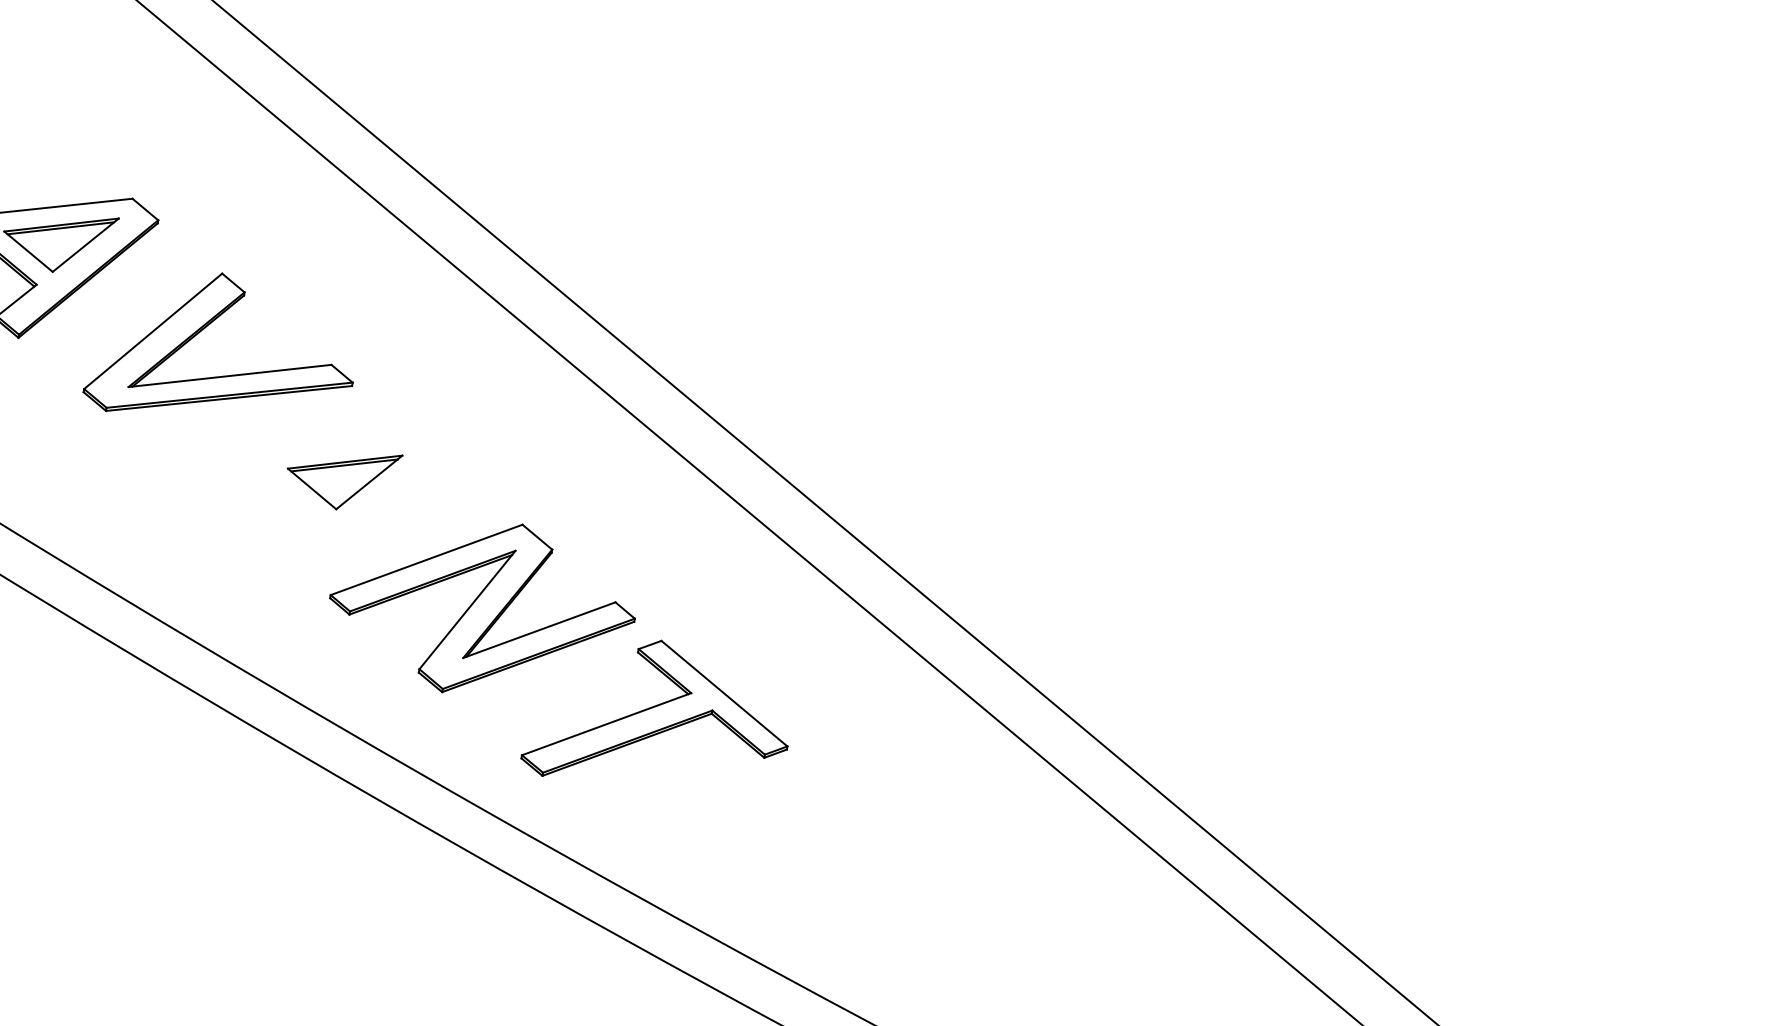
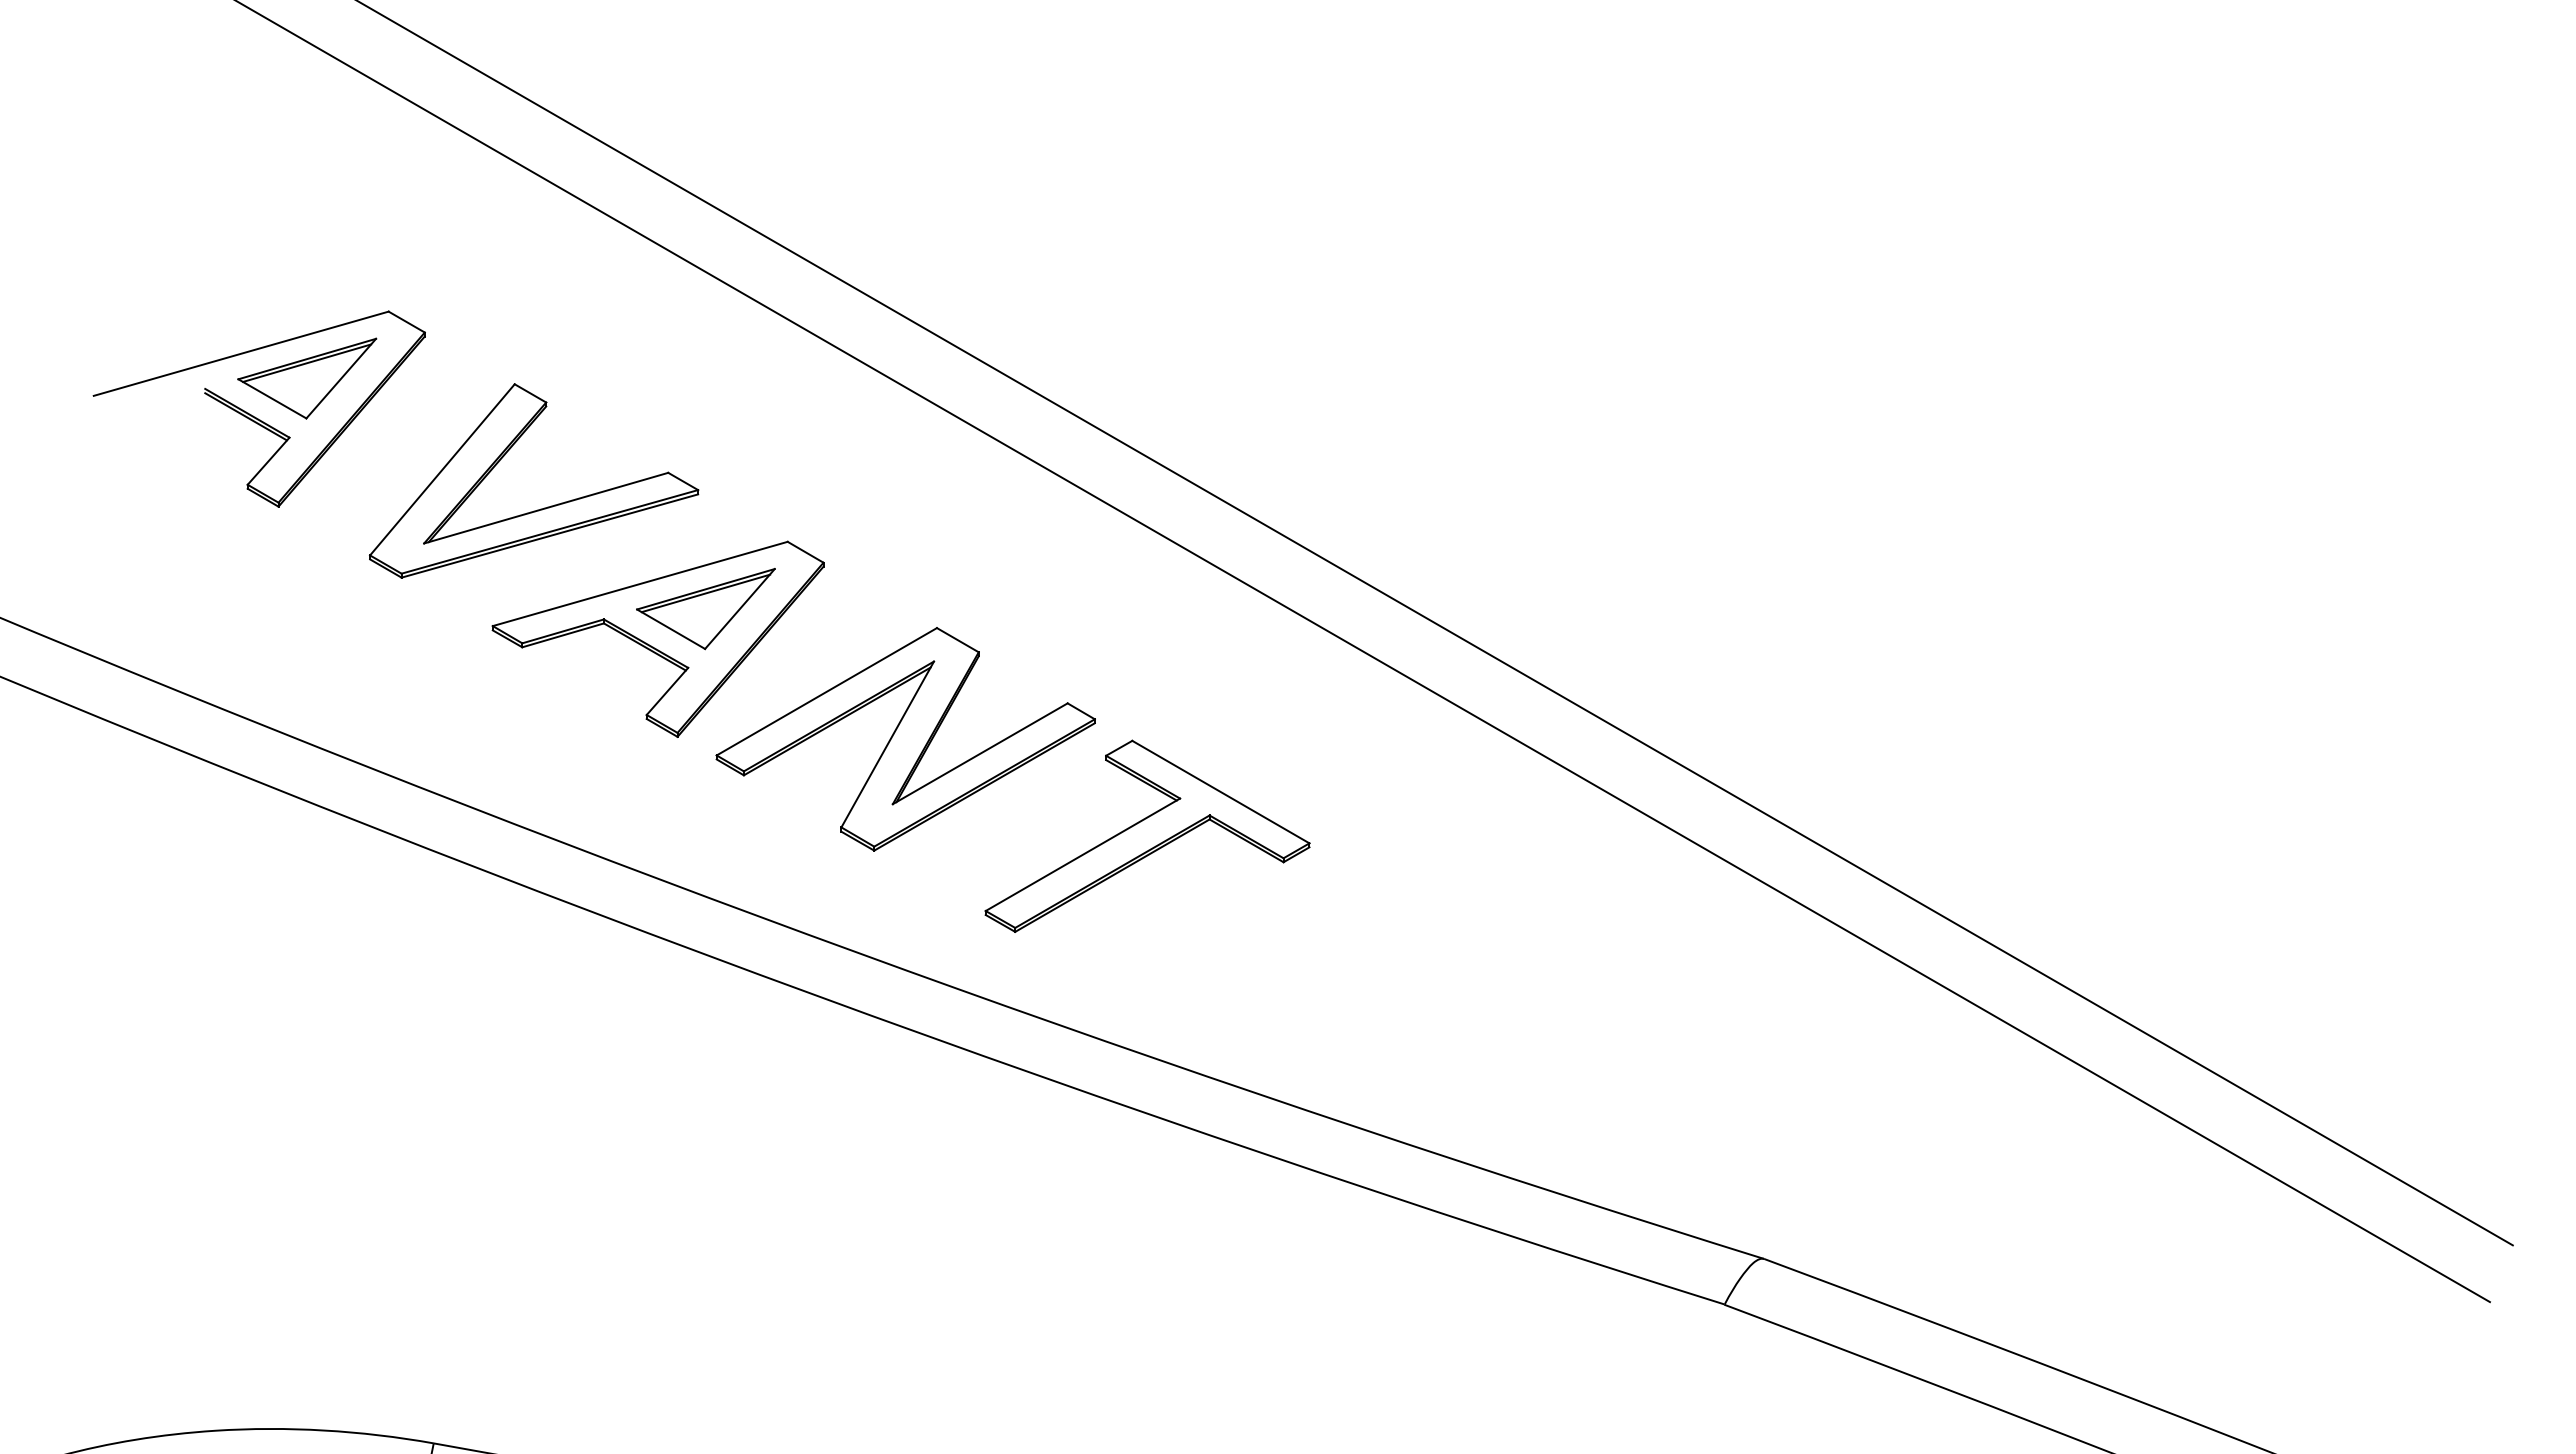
part: (300, 494) -> (657, 638), added

